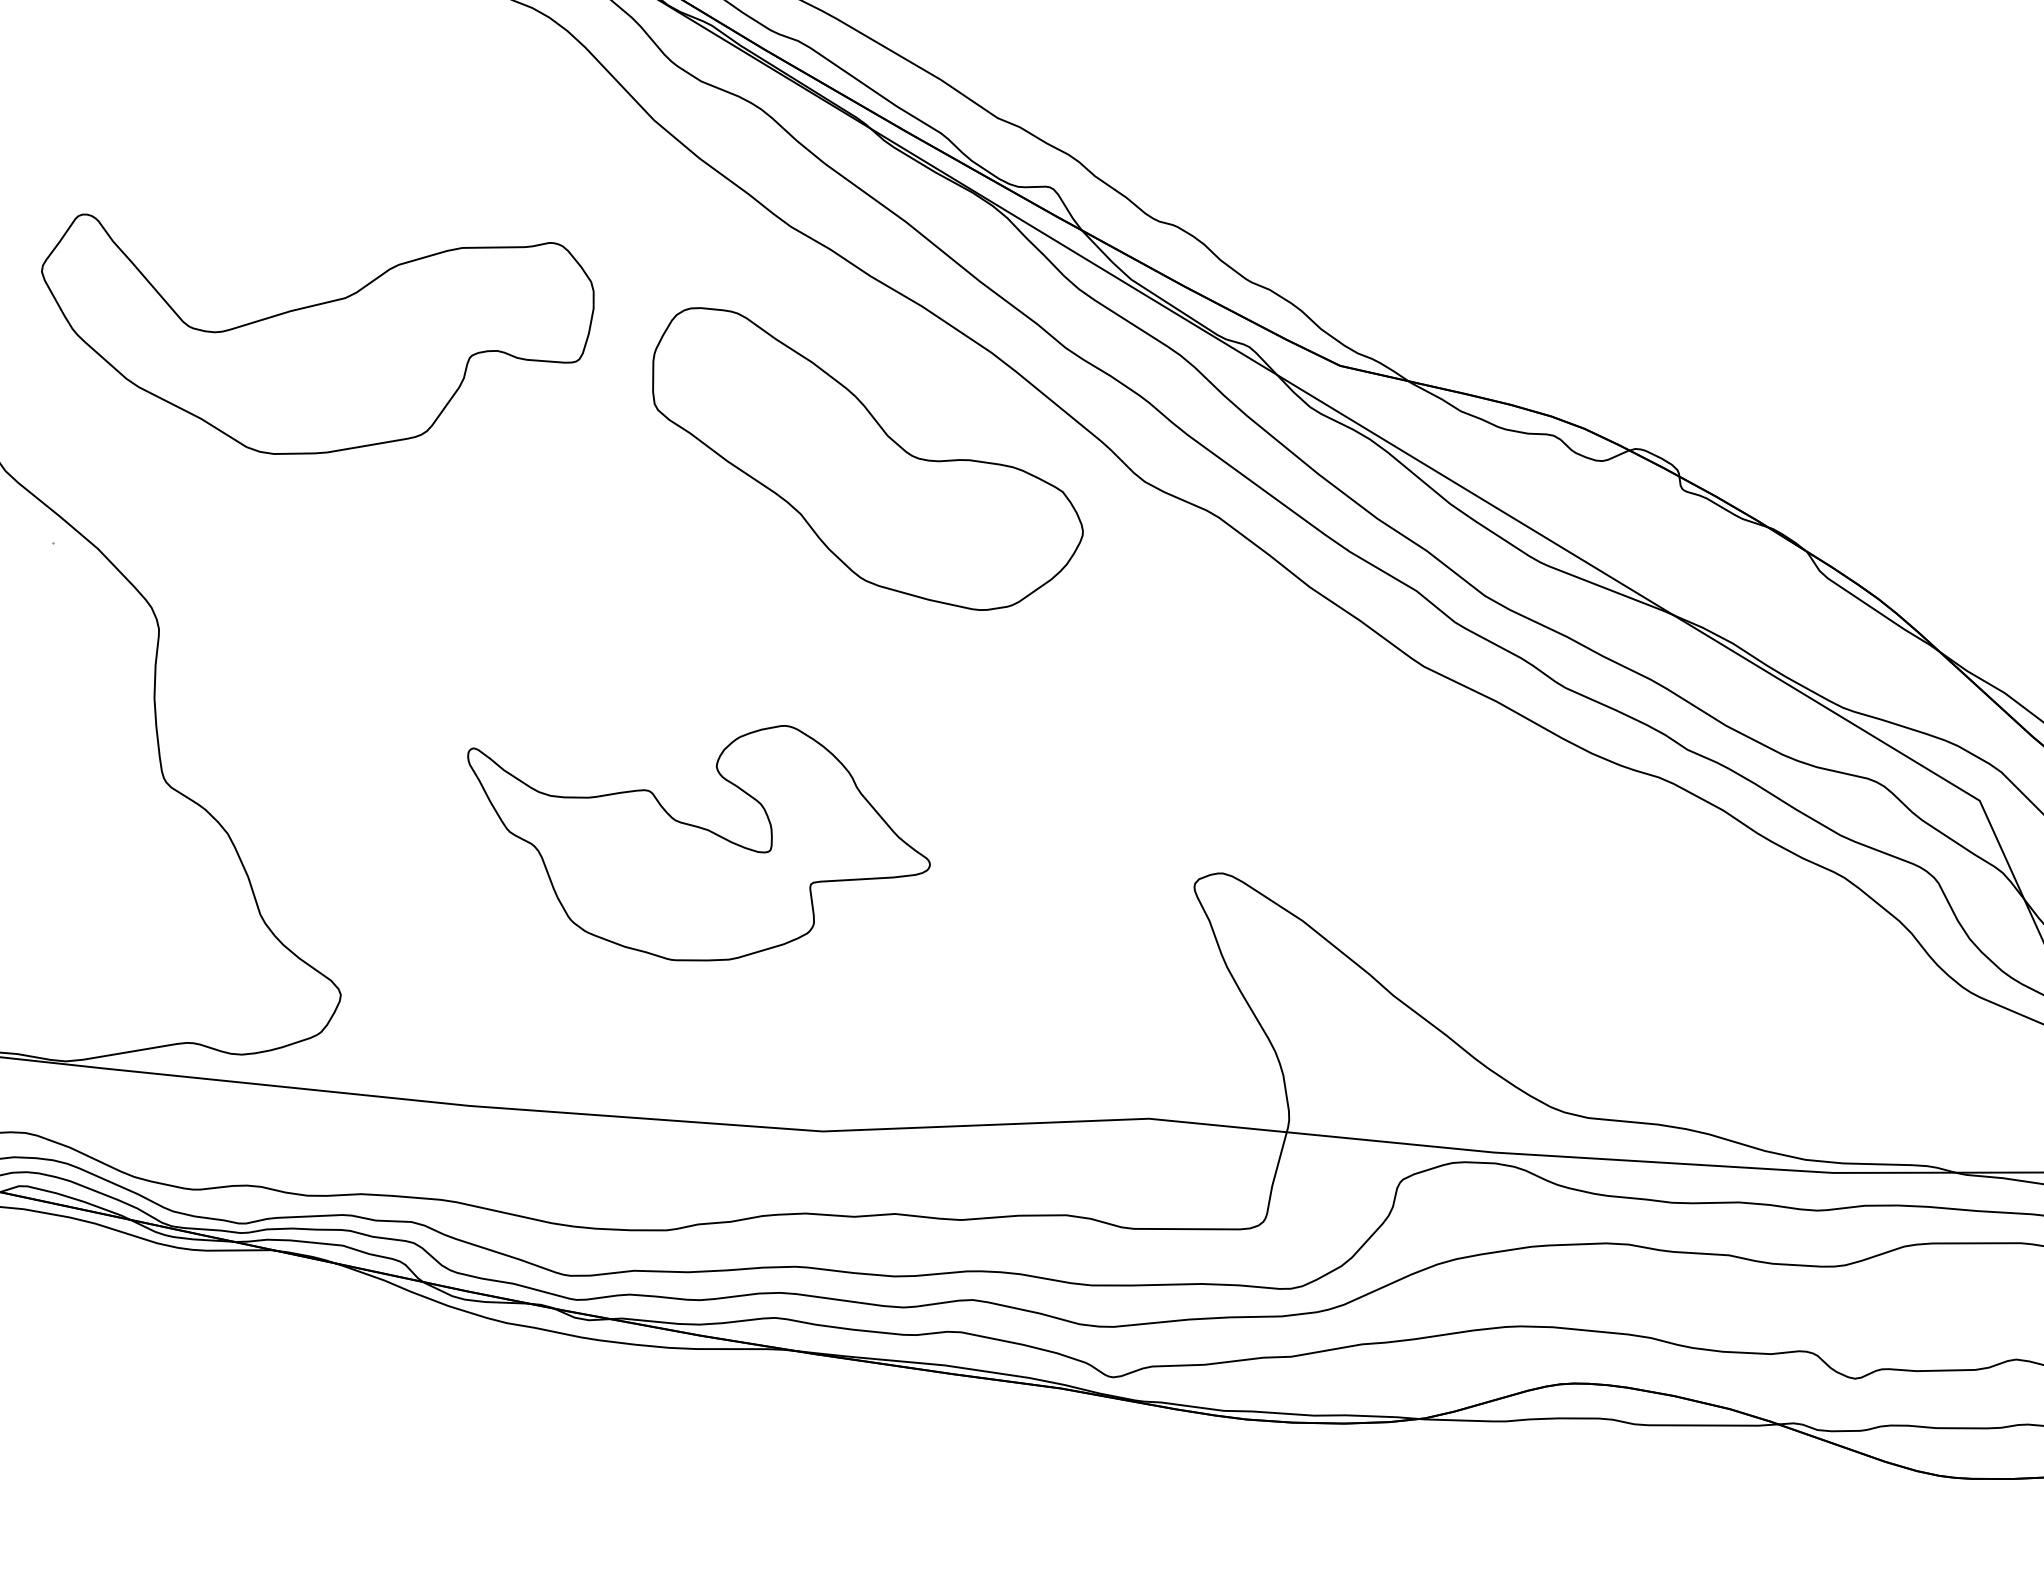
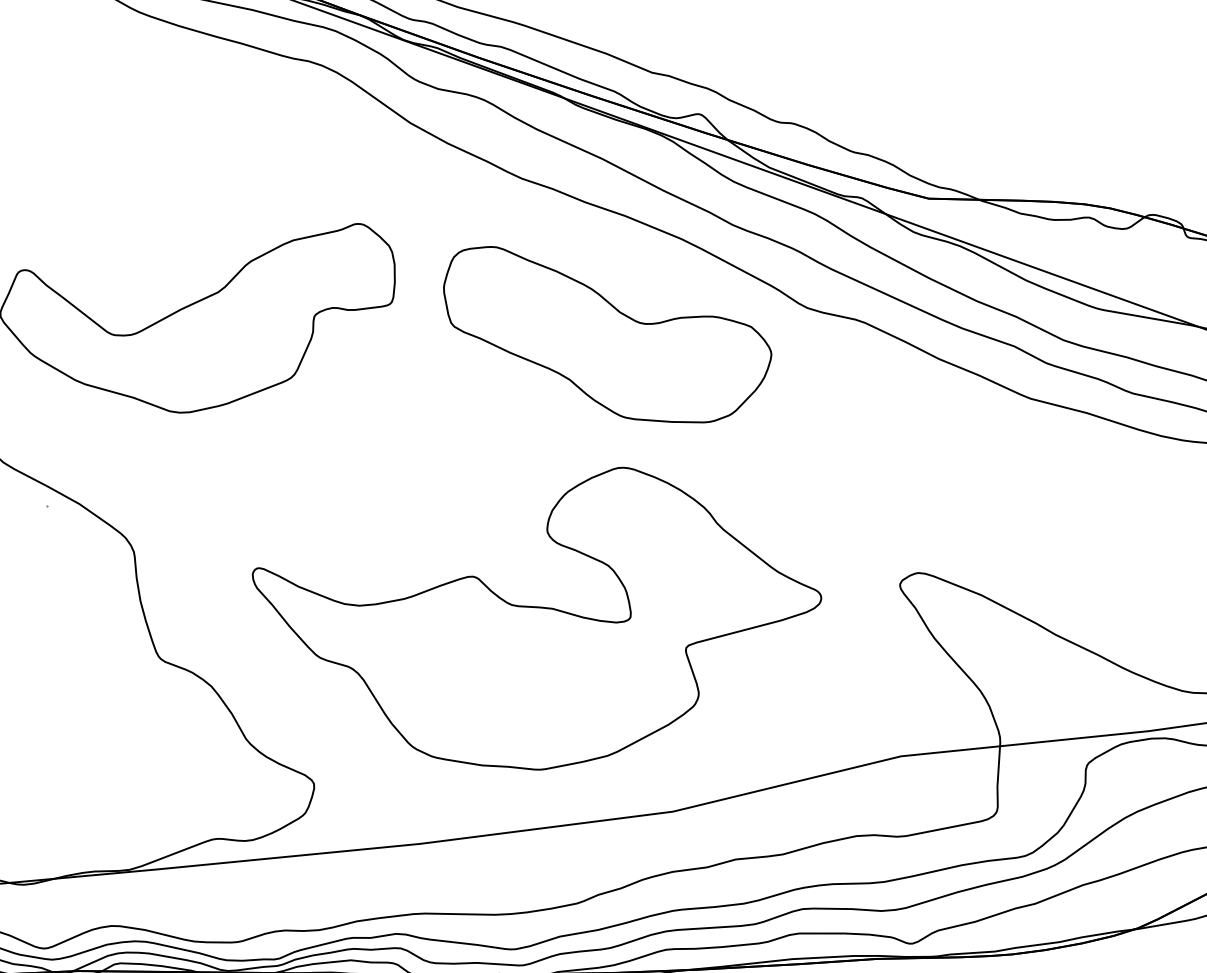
part: (698, 842) -> (544, 625), size x1.67

